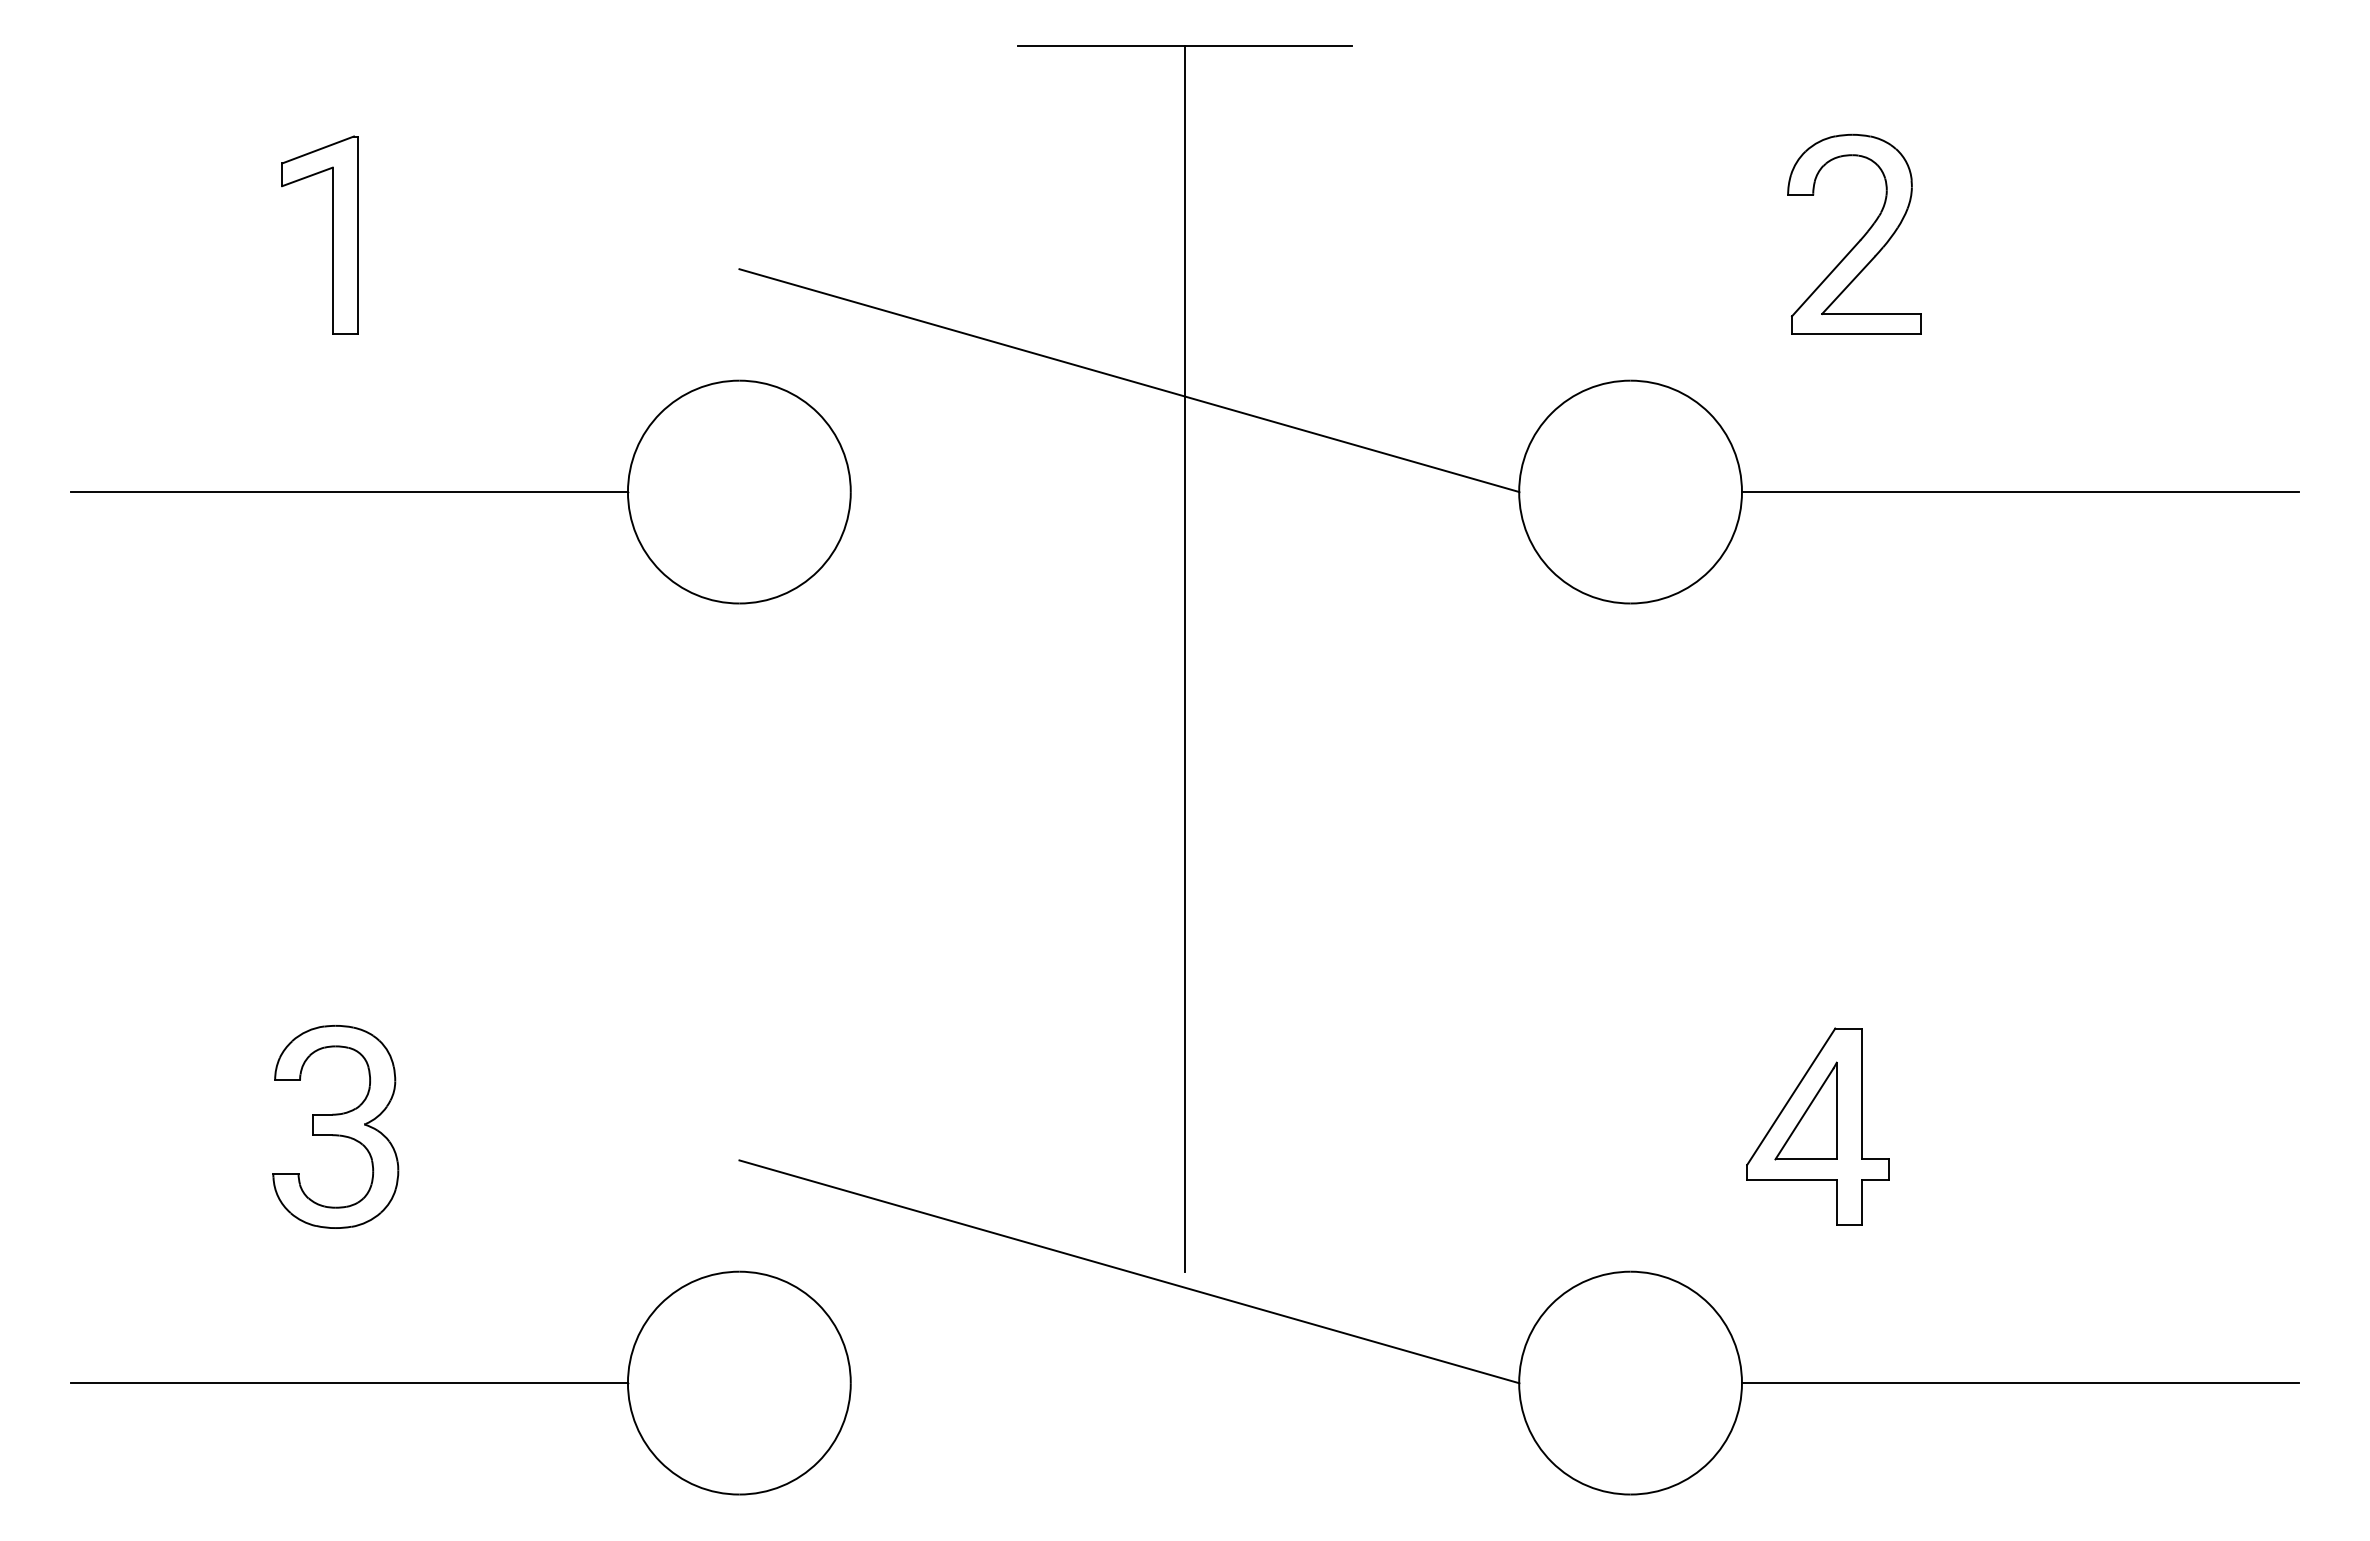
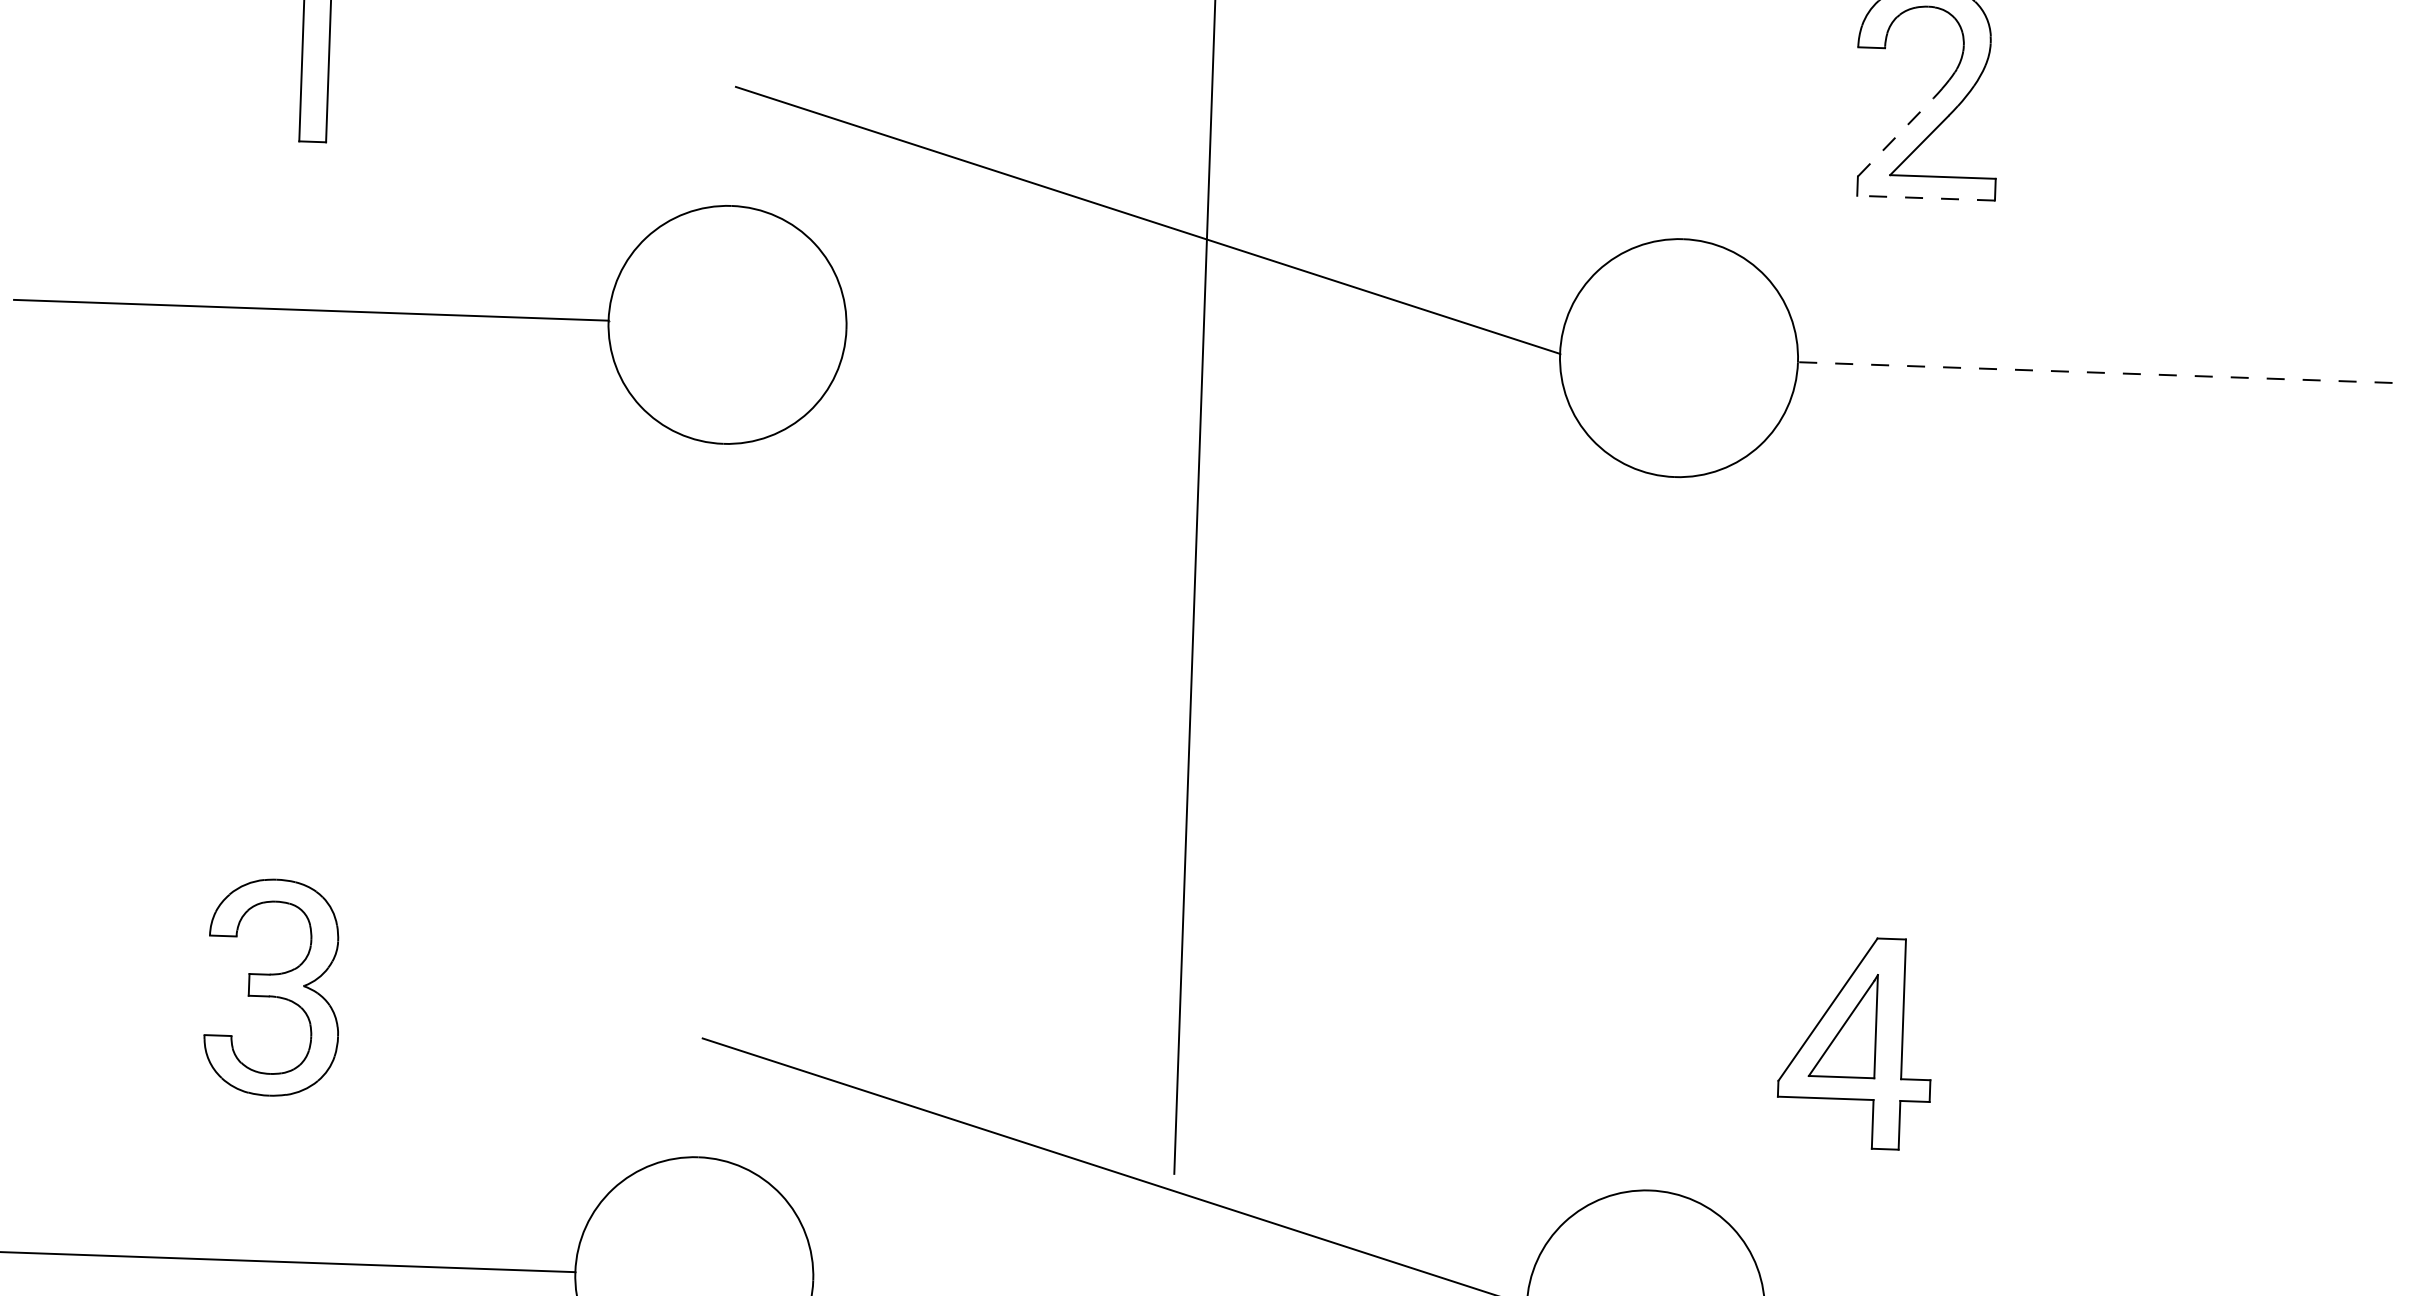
line: (1826, 278) -> (1896, 137), solid -> dashed
line: (1856, 334) -> (1926, 198), solid -> dashed
line: (2019, 492) -> (2094, 373), solid -> dashed

